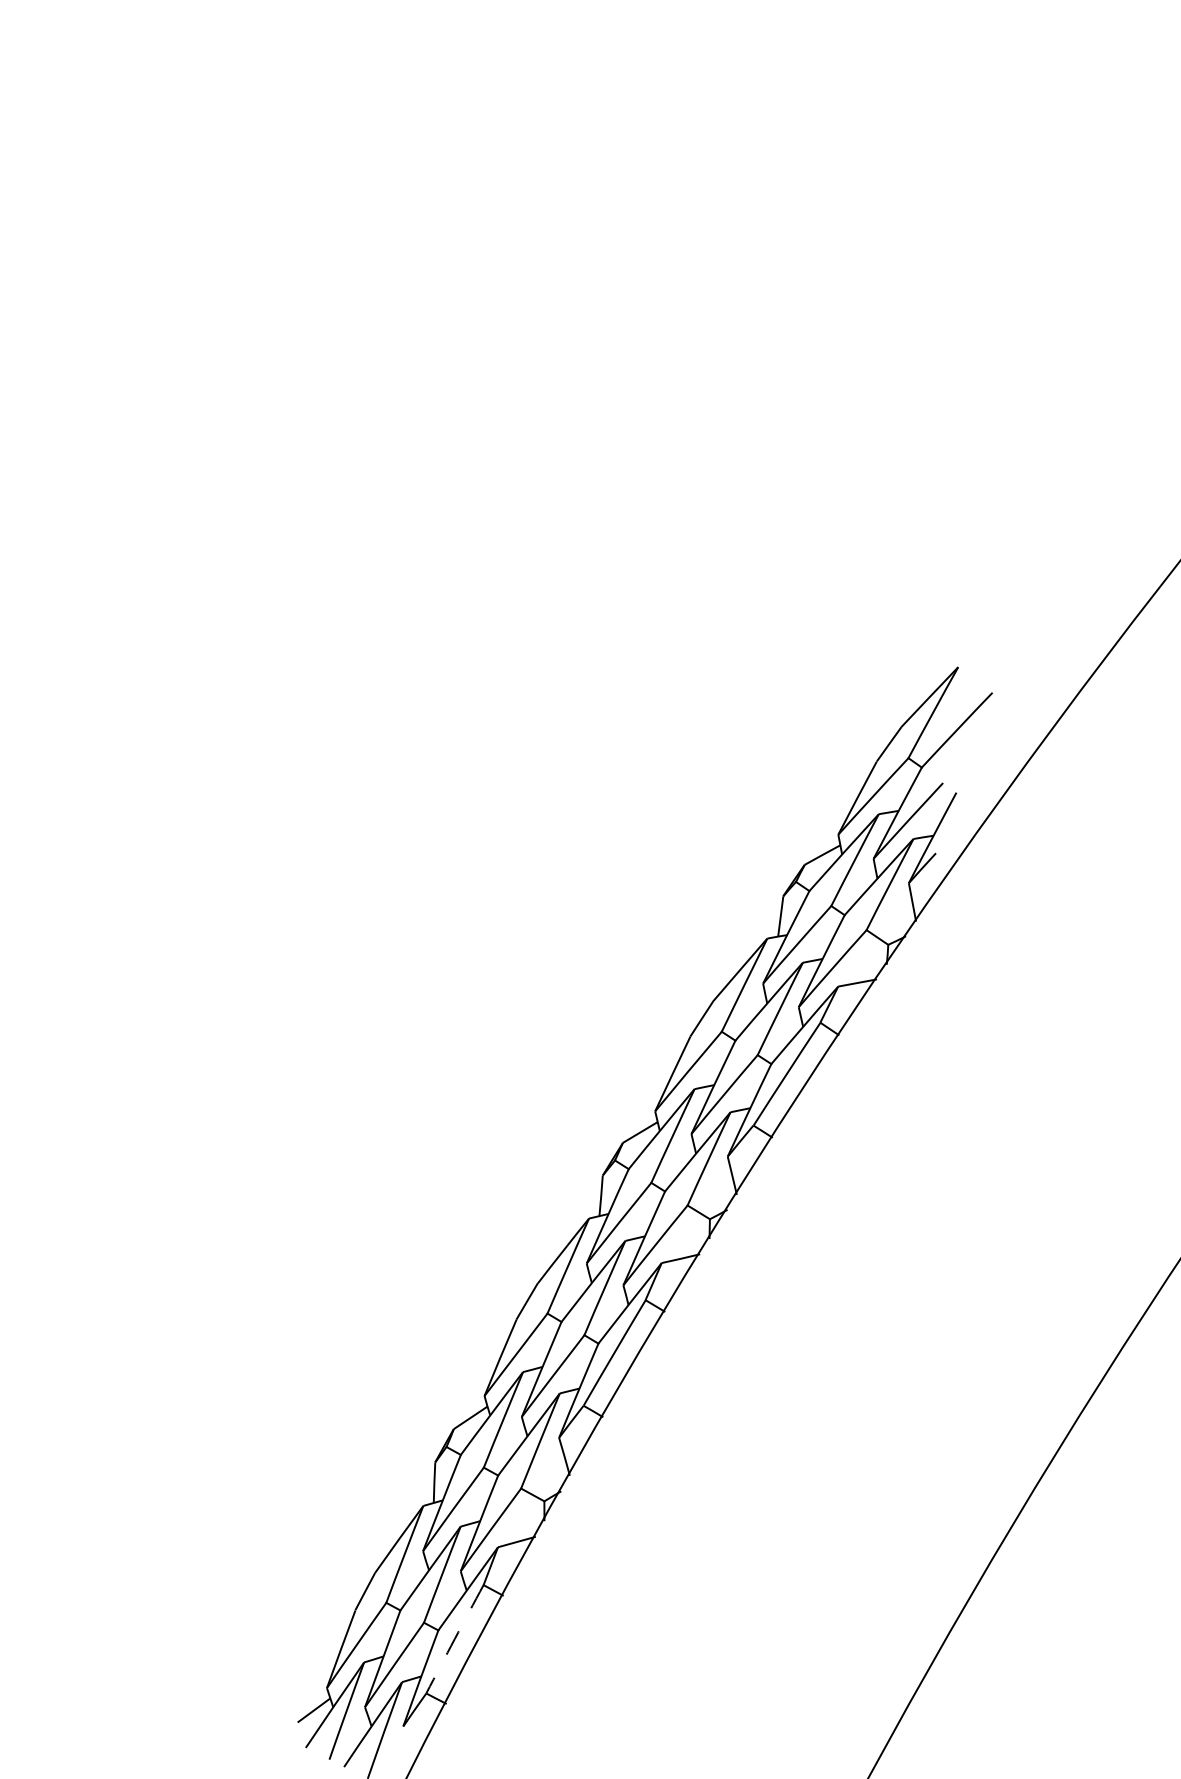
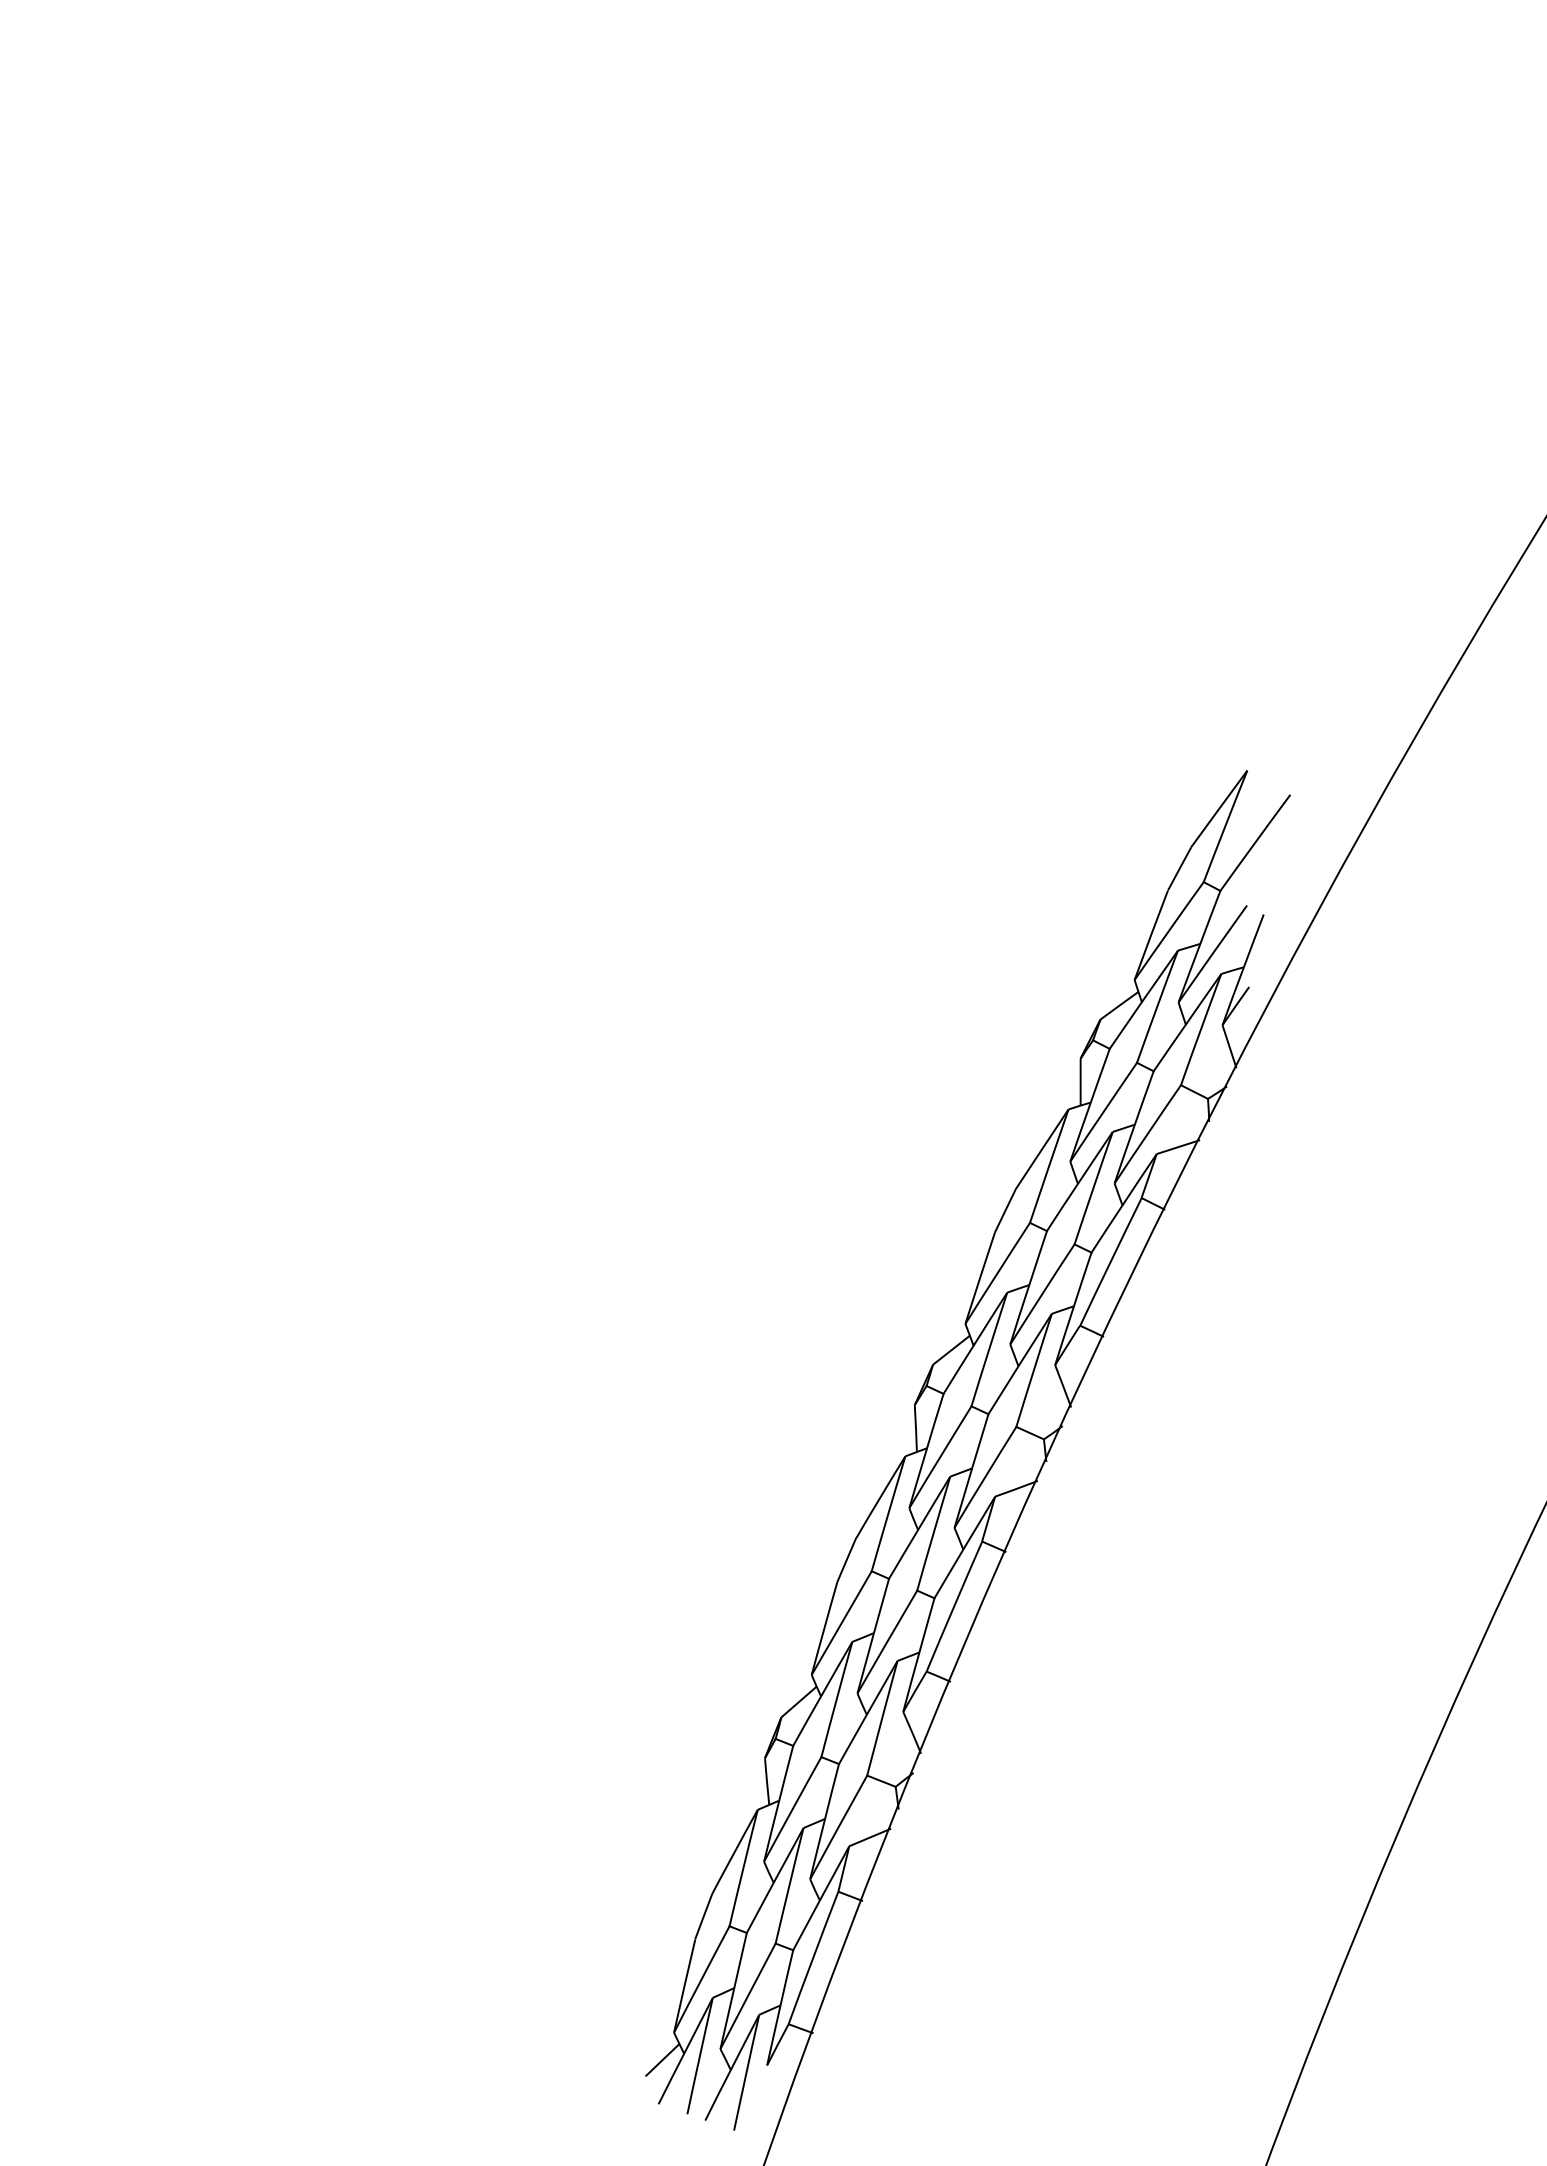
arc: (455, 1638) -> (813, 1957), dashed -> solid

